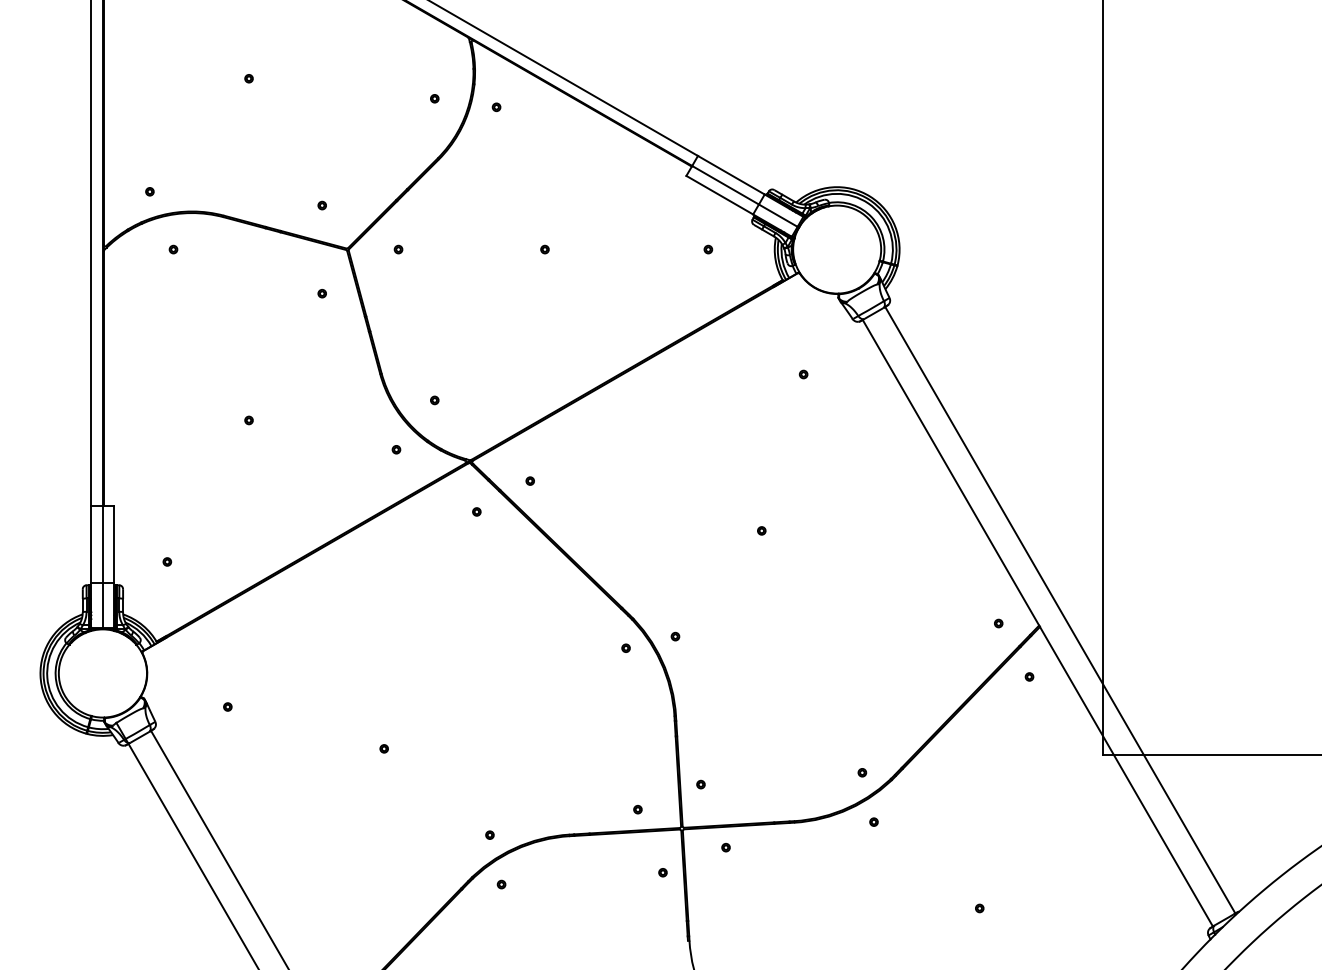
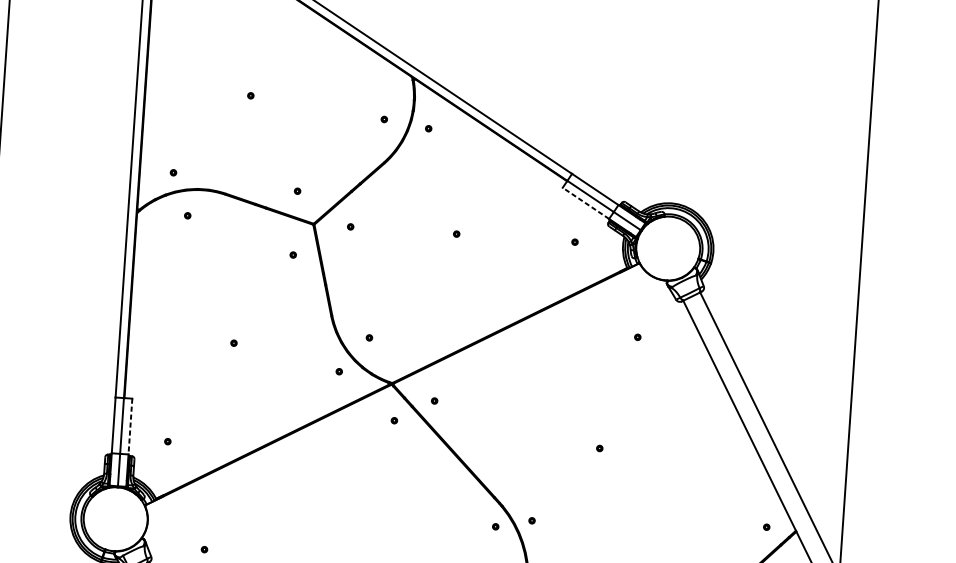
line: (719, 195) -> (585, 203), solid -> dashed
line: (114, 544) -> (130, 426), solid -> dashed

